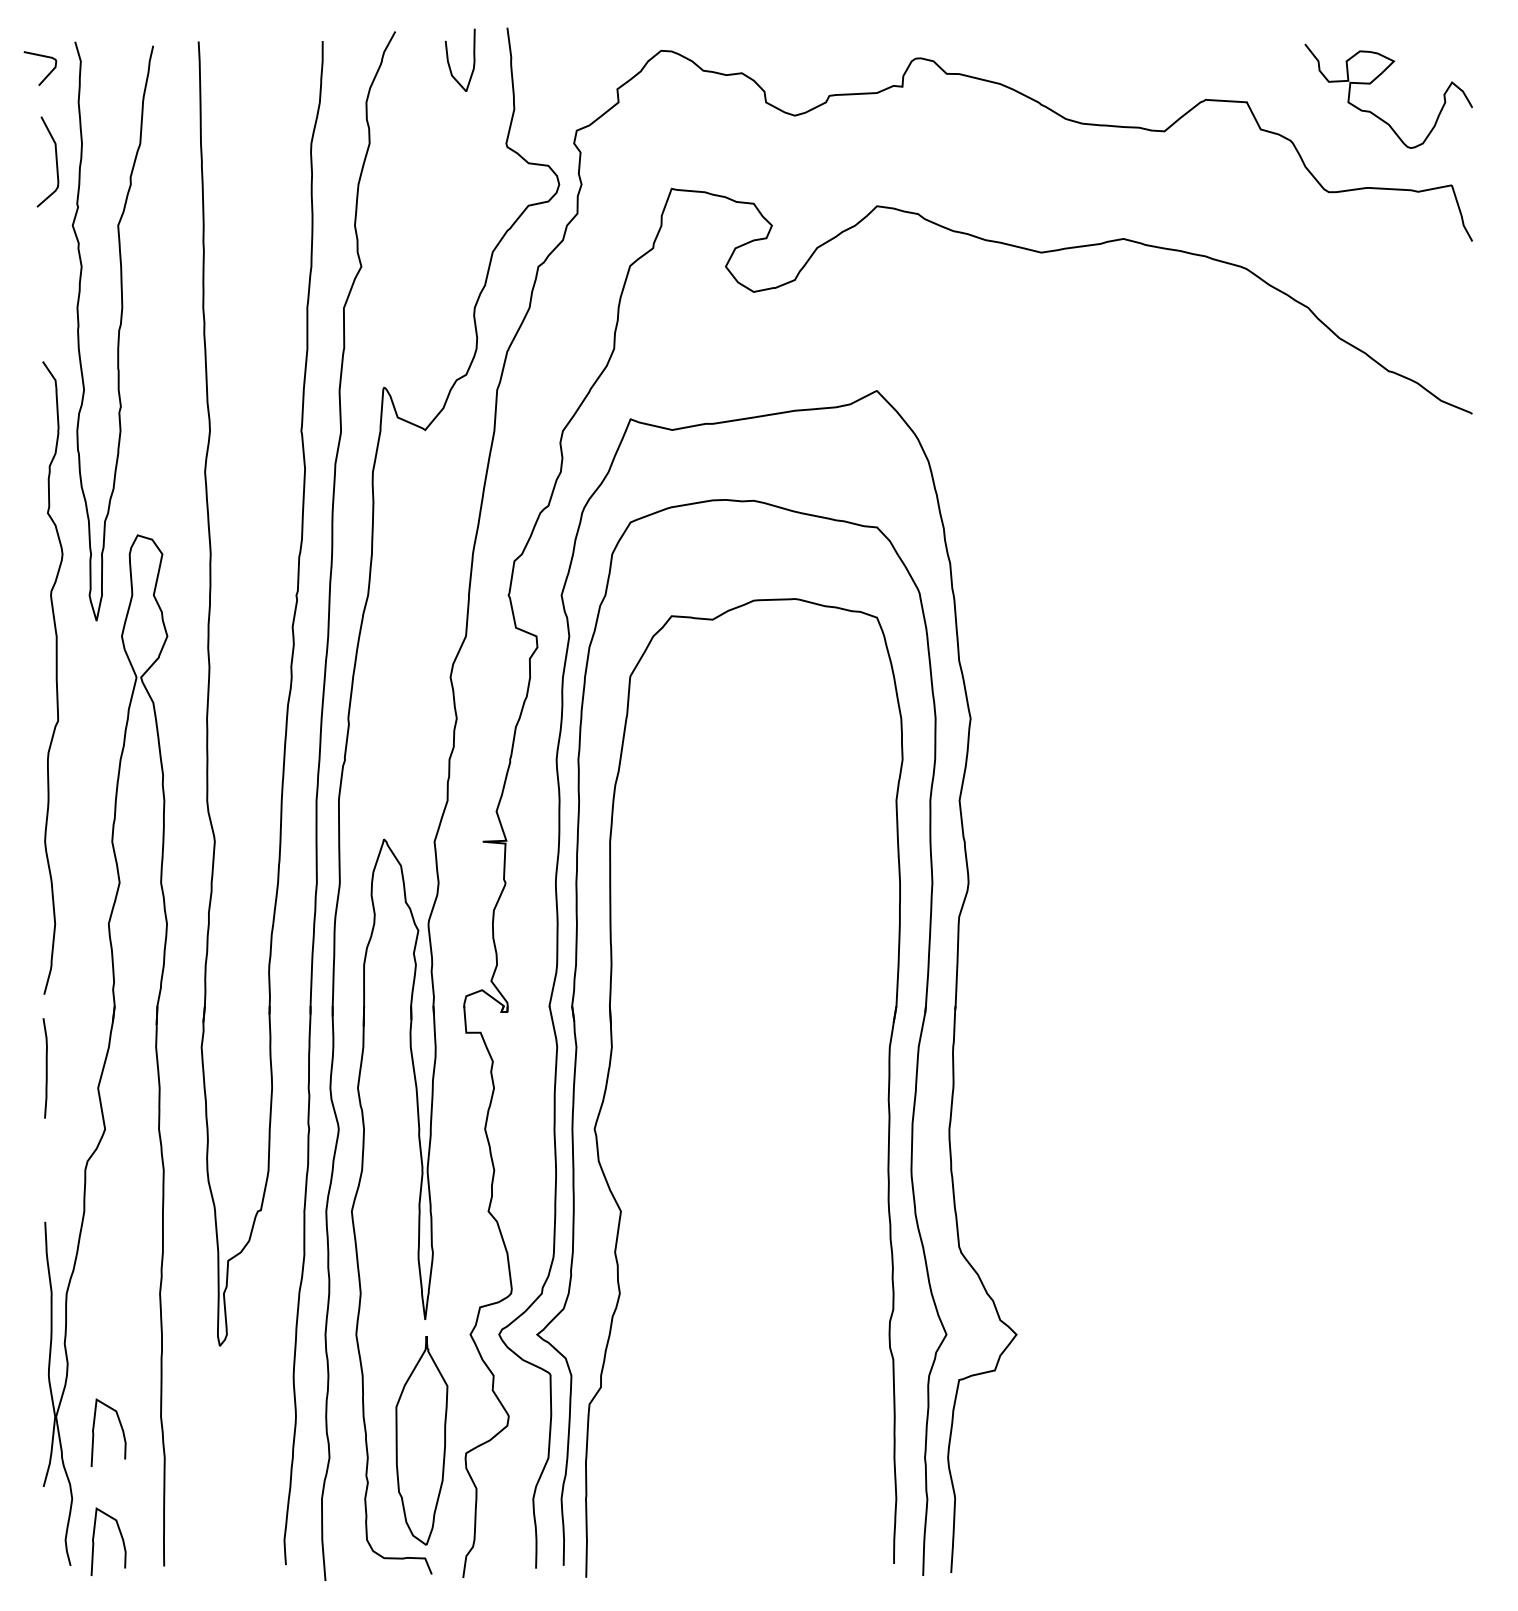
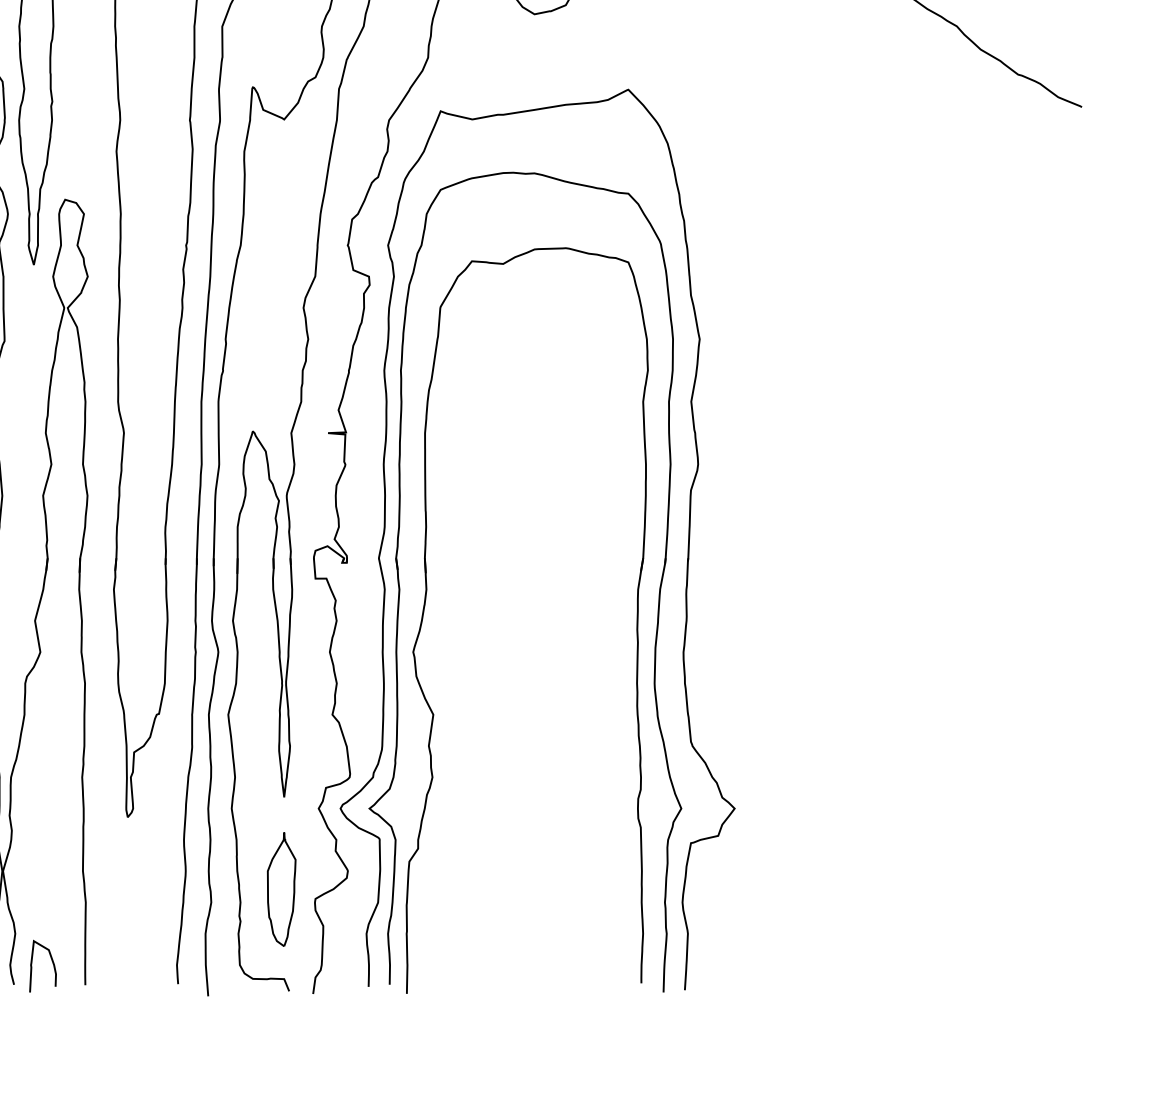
curve: (121, 1429) -> (52, 880), removed
part: (421, 1440) -> (281, 889), size x0.71

